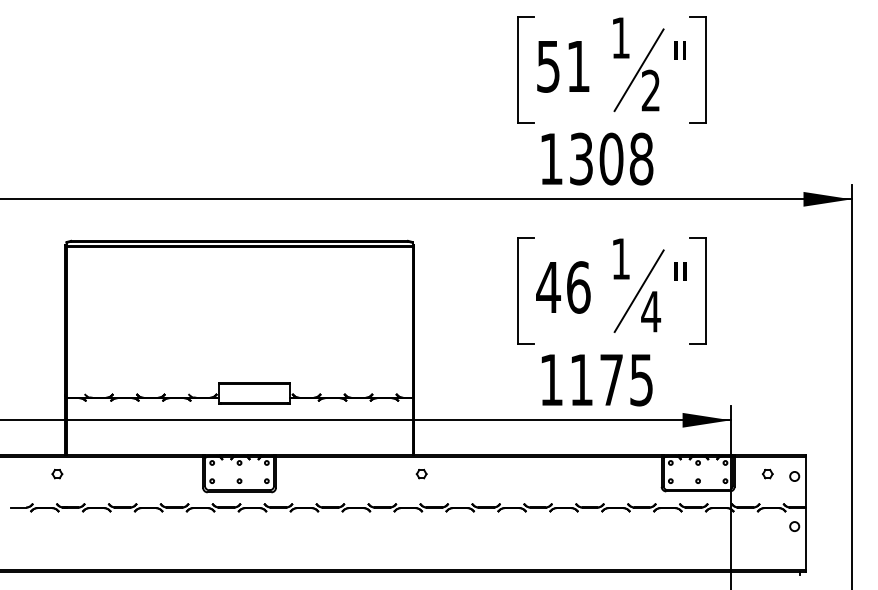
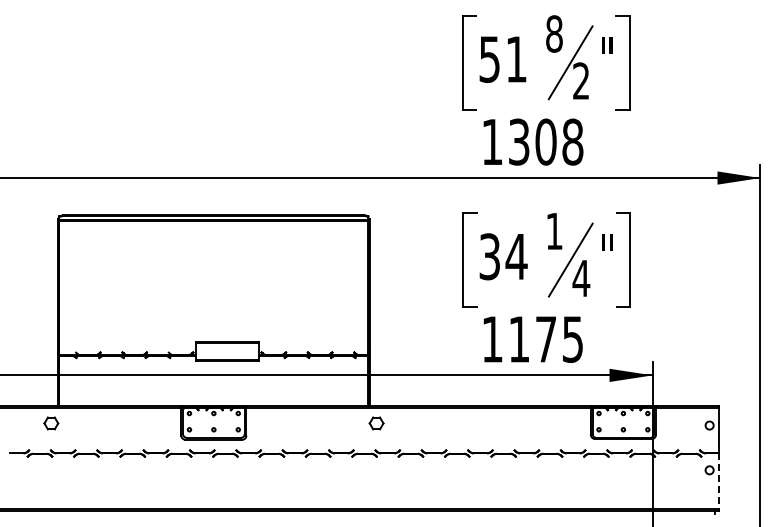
text: (620, 37) -> (554, 33), 1 -> 8
text: (562, 287) -> (502, 256), 46 -> 34
part: (56, 474) -> (50, 423), size x1.6
part: (421, 474) -> (376, 423), size x1.6
part: (767, 474) -> (685, 423), removed
line: (805, 539) -> (719, 481), solid -> dashed

